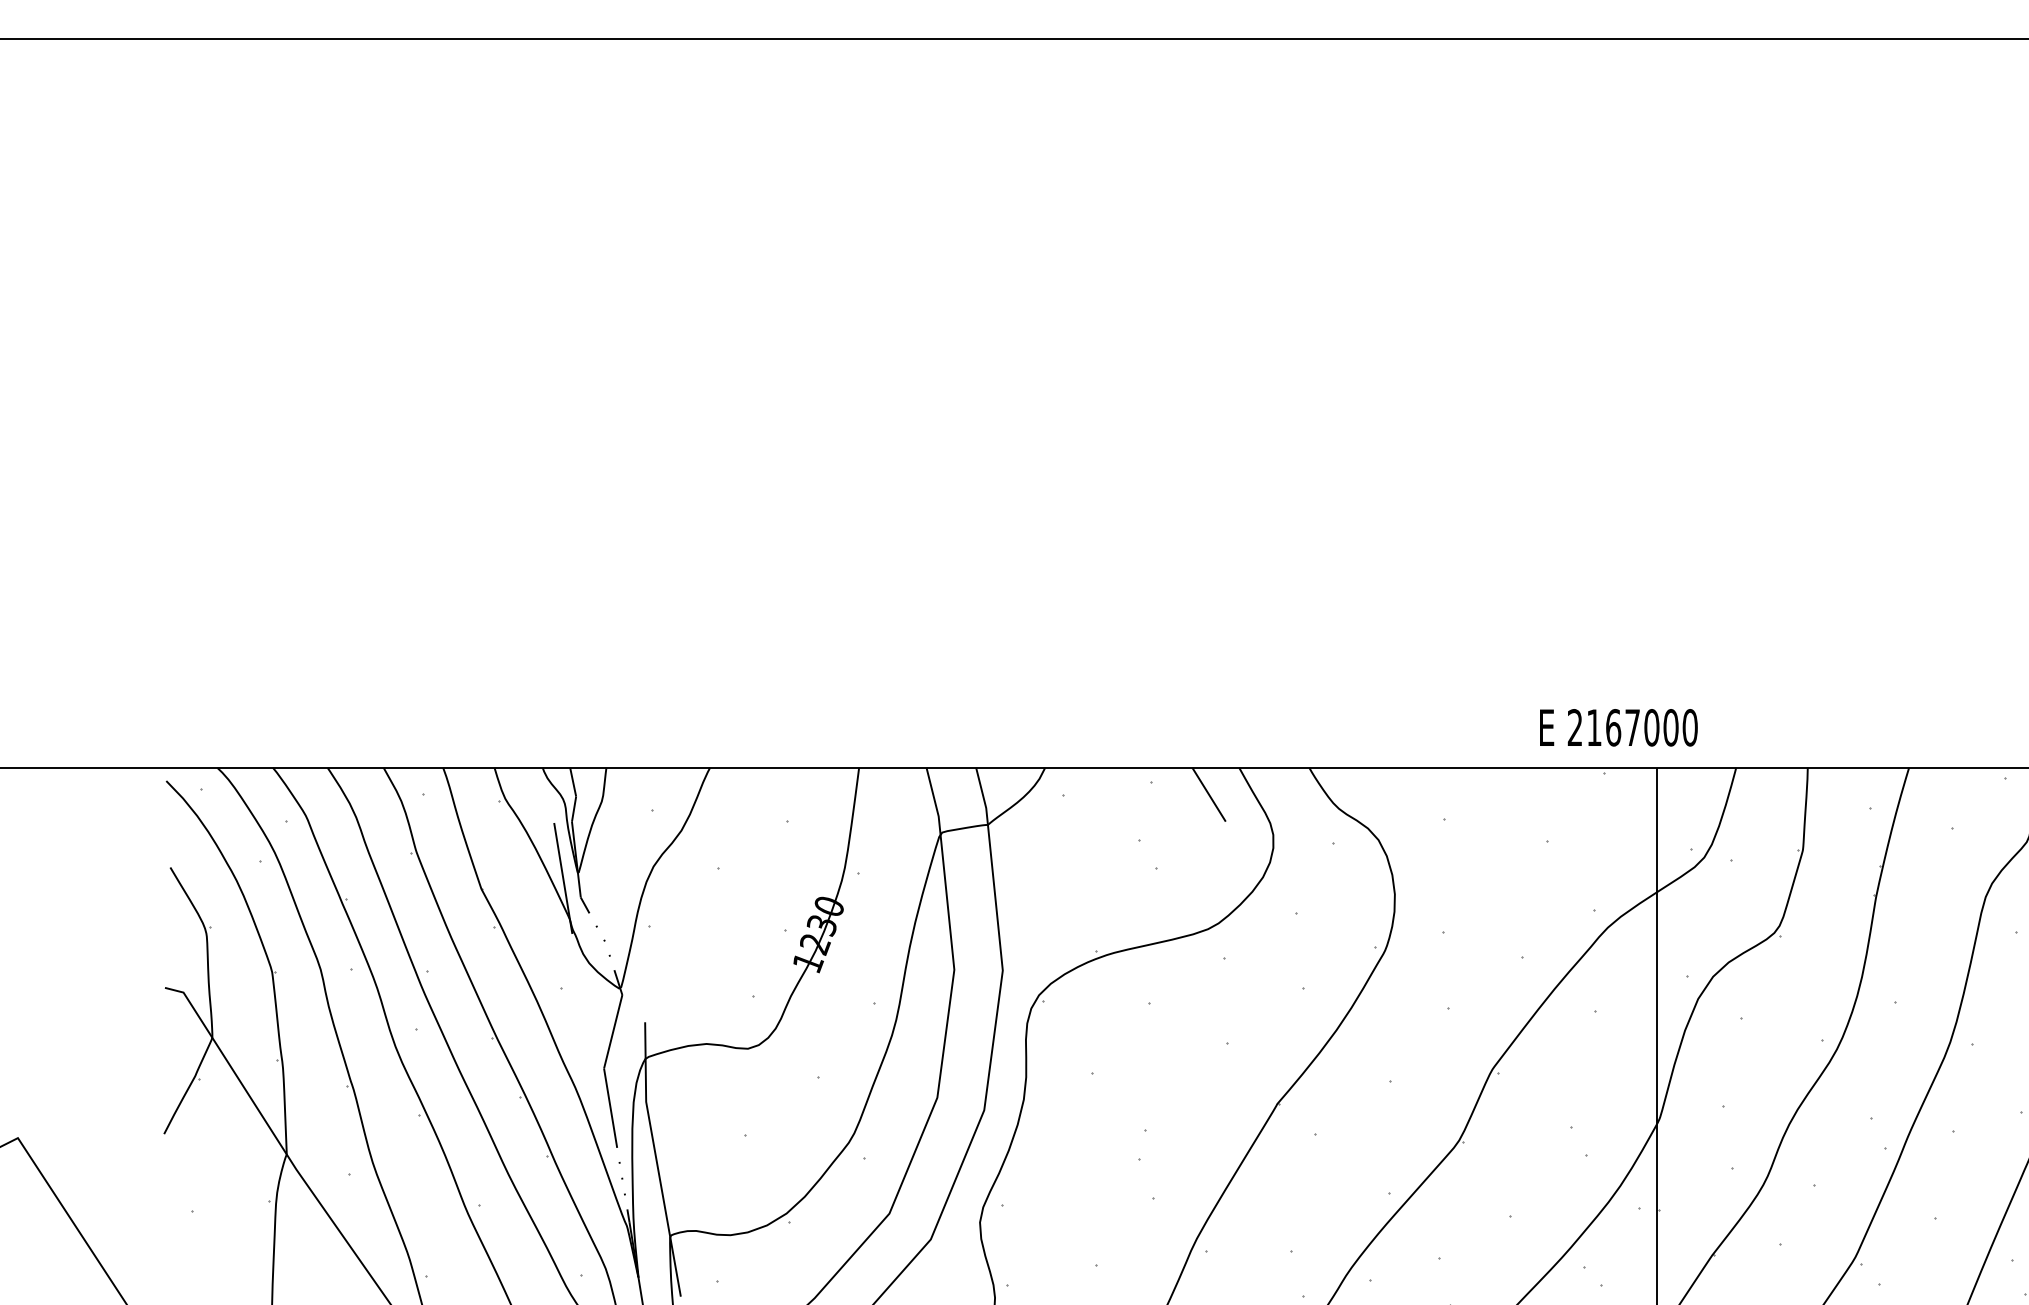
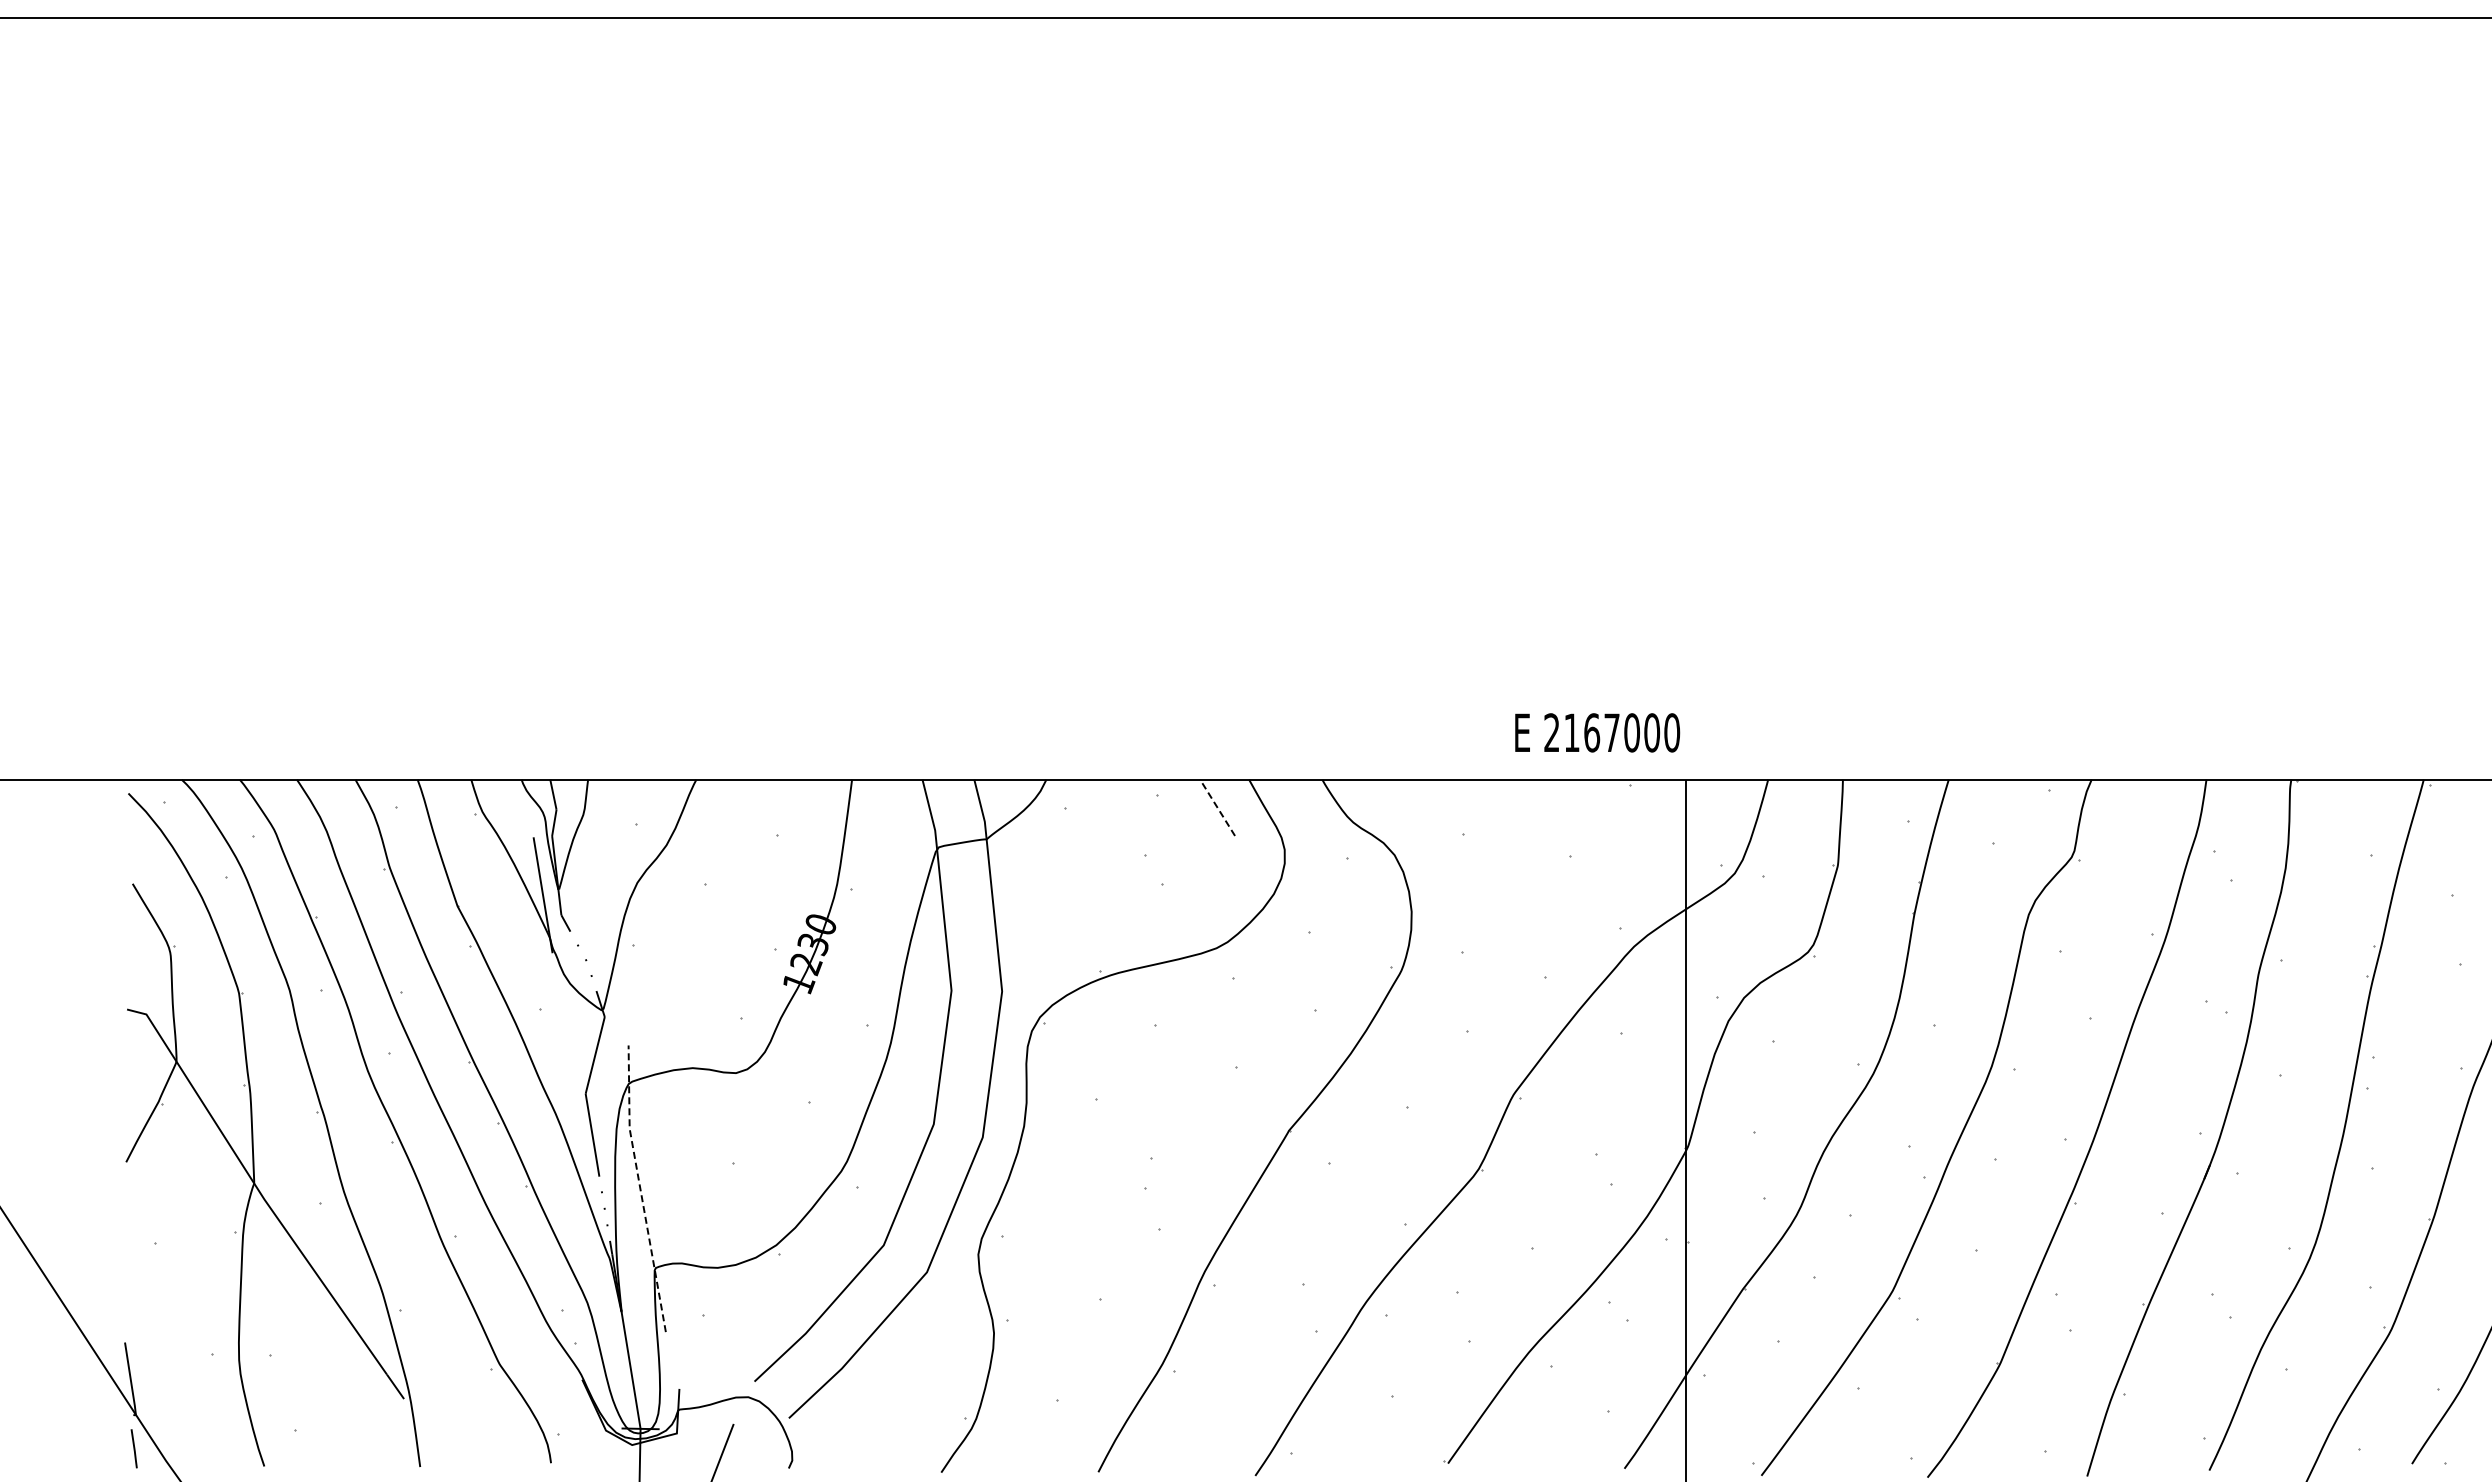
text: (1618, 727) -> (1597, 732), moved
line: (1208, 794) -> (1217, 807), solid -> dashed
line: (656, 1159) -> (640, 1188), solid -> dashed

